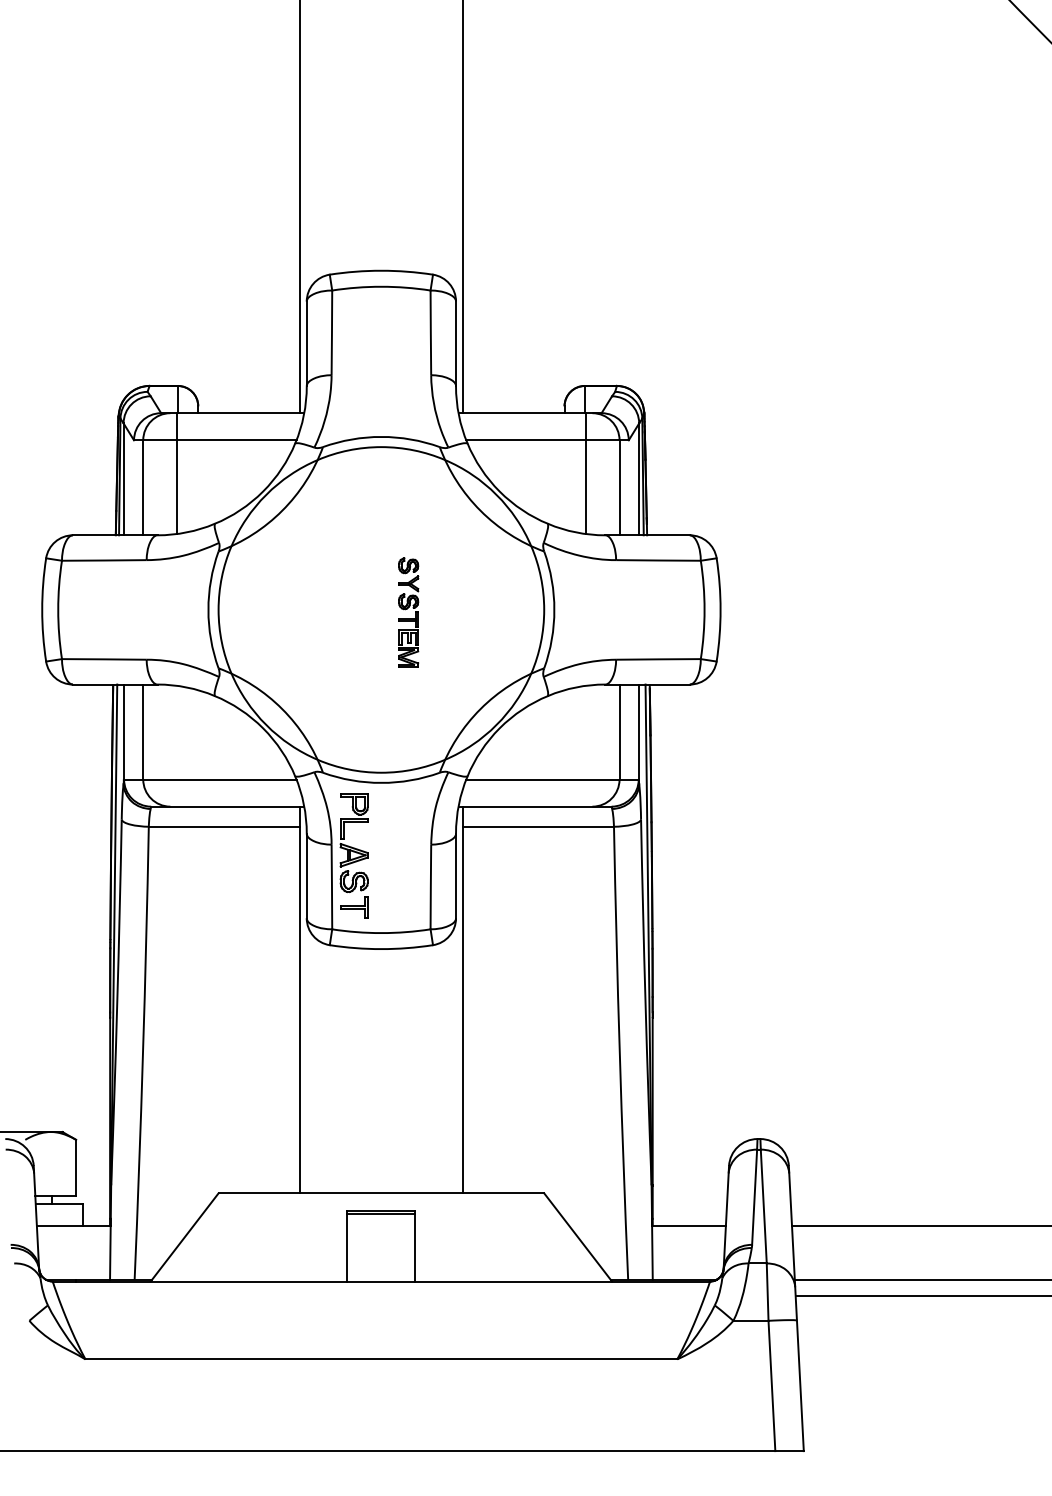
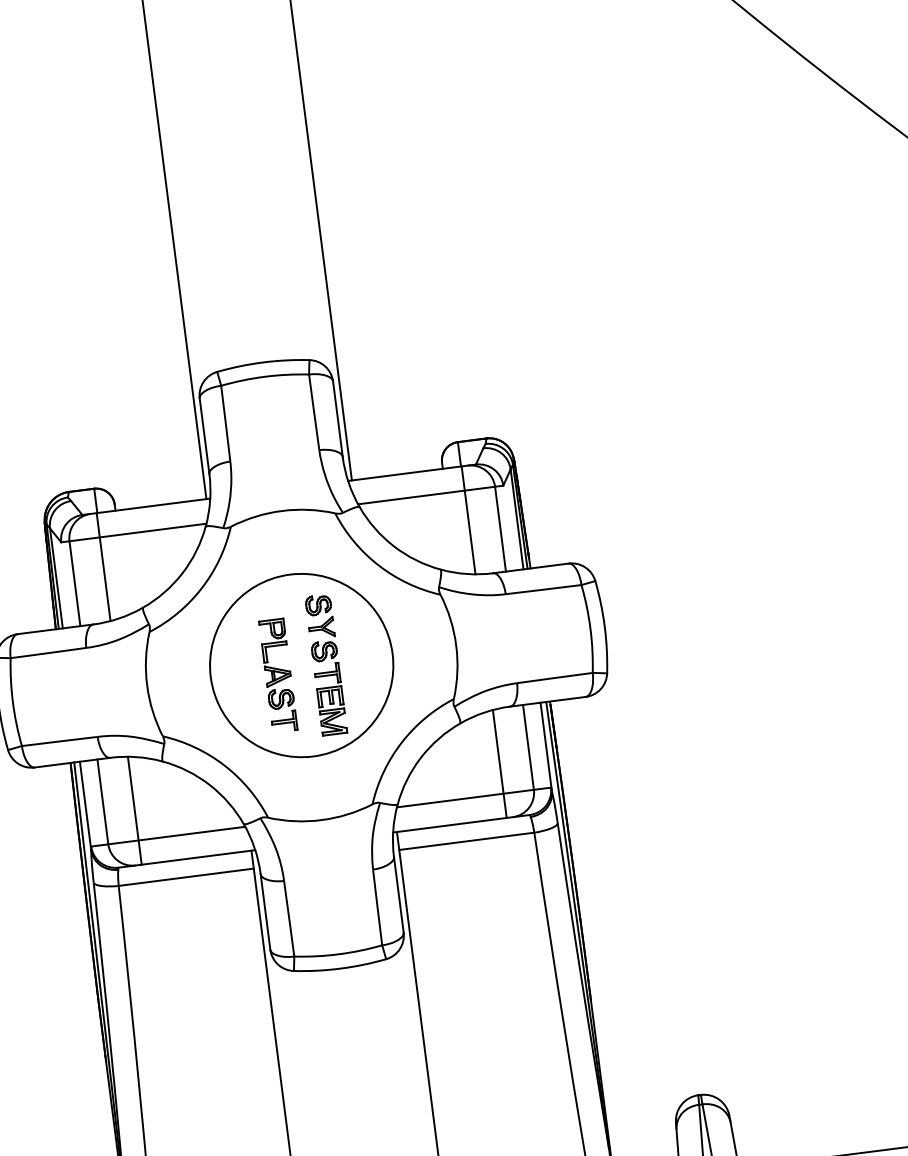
circle: (381, 609) -> (301, 665), size x0.62
part: (408, 612) -> (326, 664), size x1.43
line: (177, 745) -> (135, 810), added
line: (585, 745) -> (499, 763), added
part: (353, 855) -> (277, 675), moved

